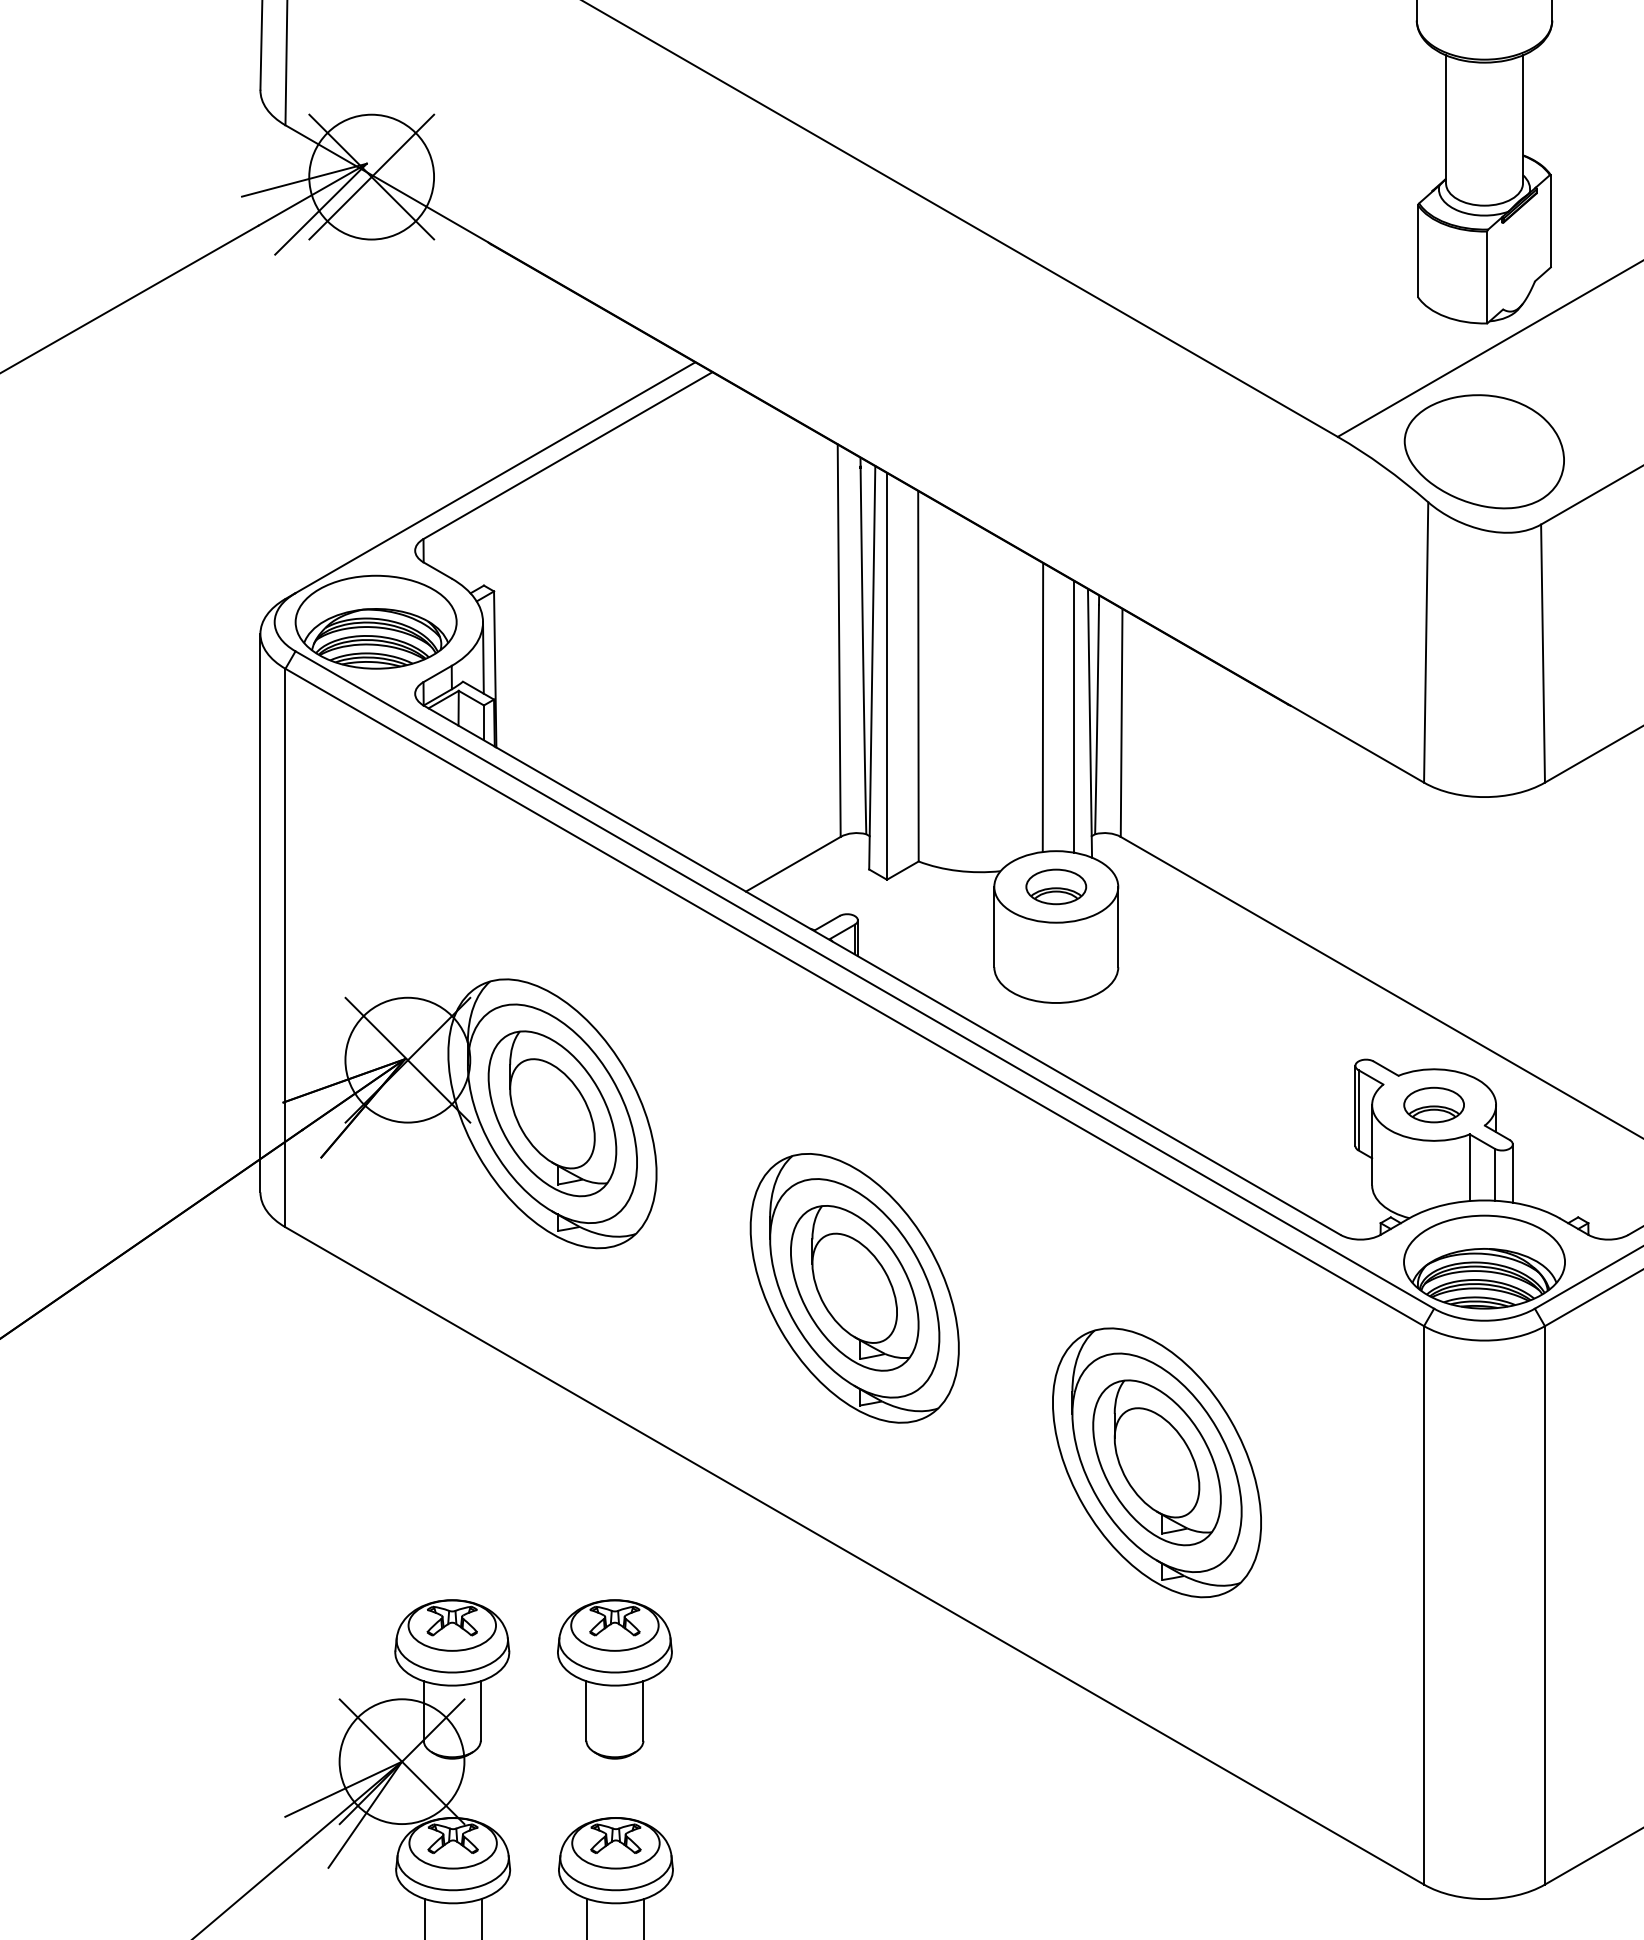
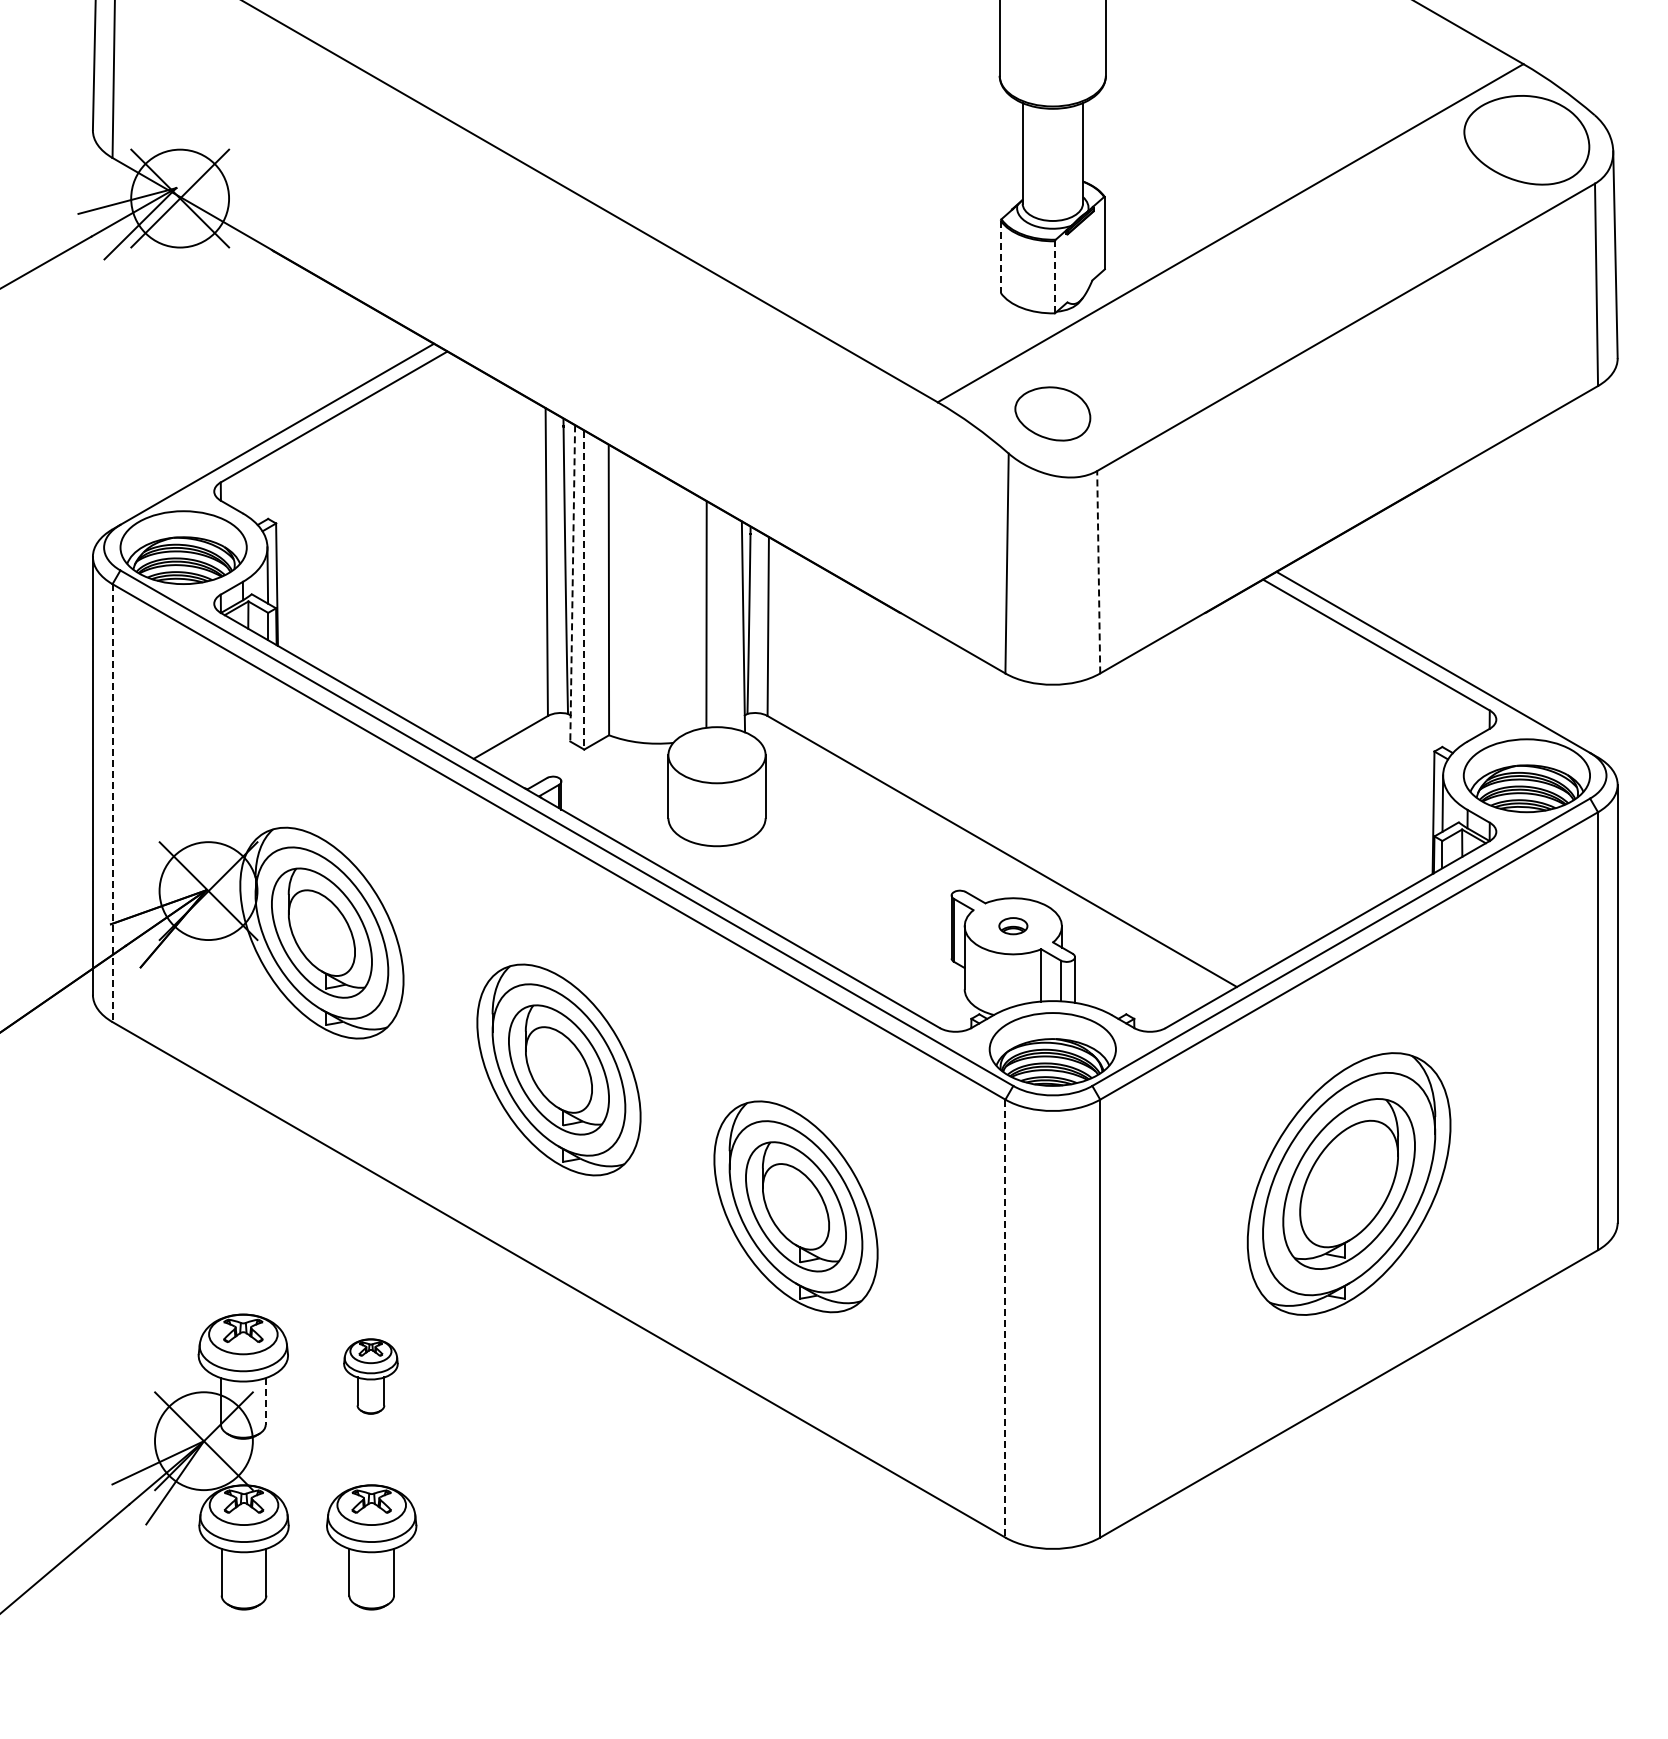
line: (1417, 252) -> (1000, 257), solid -> dashed
line: (1487, 276) -> (1055, 276), solid -> dashed
part: (1484, 451) -> (1052, 413), size x0.6
line: (1542, 652) -> (1098, 571), solid -> dashed
line: (872, 667) -> (572, 583), solid -> dashed
line: (887, 676) -> (584, 590), solid -> dashed
line: (1074, 716) -> (731, 621), removed
part: (1055, 886) -> (716, 754), removed
line: (285, 948) -> (112, 803), solid -> dashed
part: (1434, 1104) -> (1013, 925), size x0.6
line: (1424, 1605) -> (1005, 1318), solid -> dashed
part: (614, 1679) -> (370, 1376), size x0.6
line: (480, 1711) -> (265, 1401), solid -> dashed

